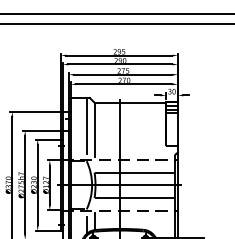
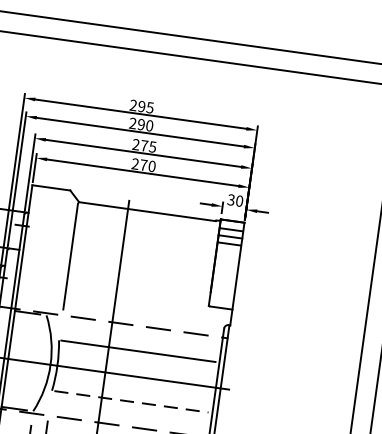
line: (86, 126) -> (55, 246), removed
line: (134, 197) -> (131, 400), solid -> dashed

